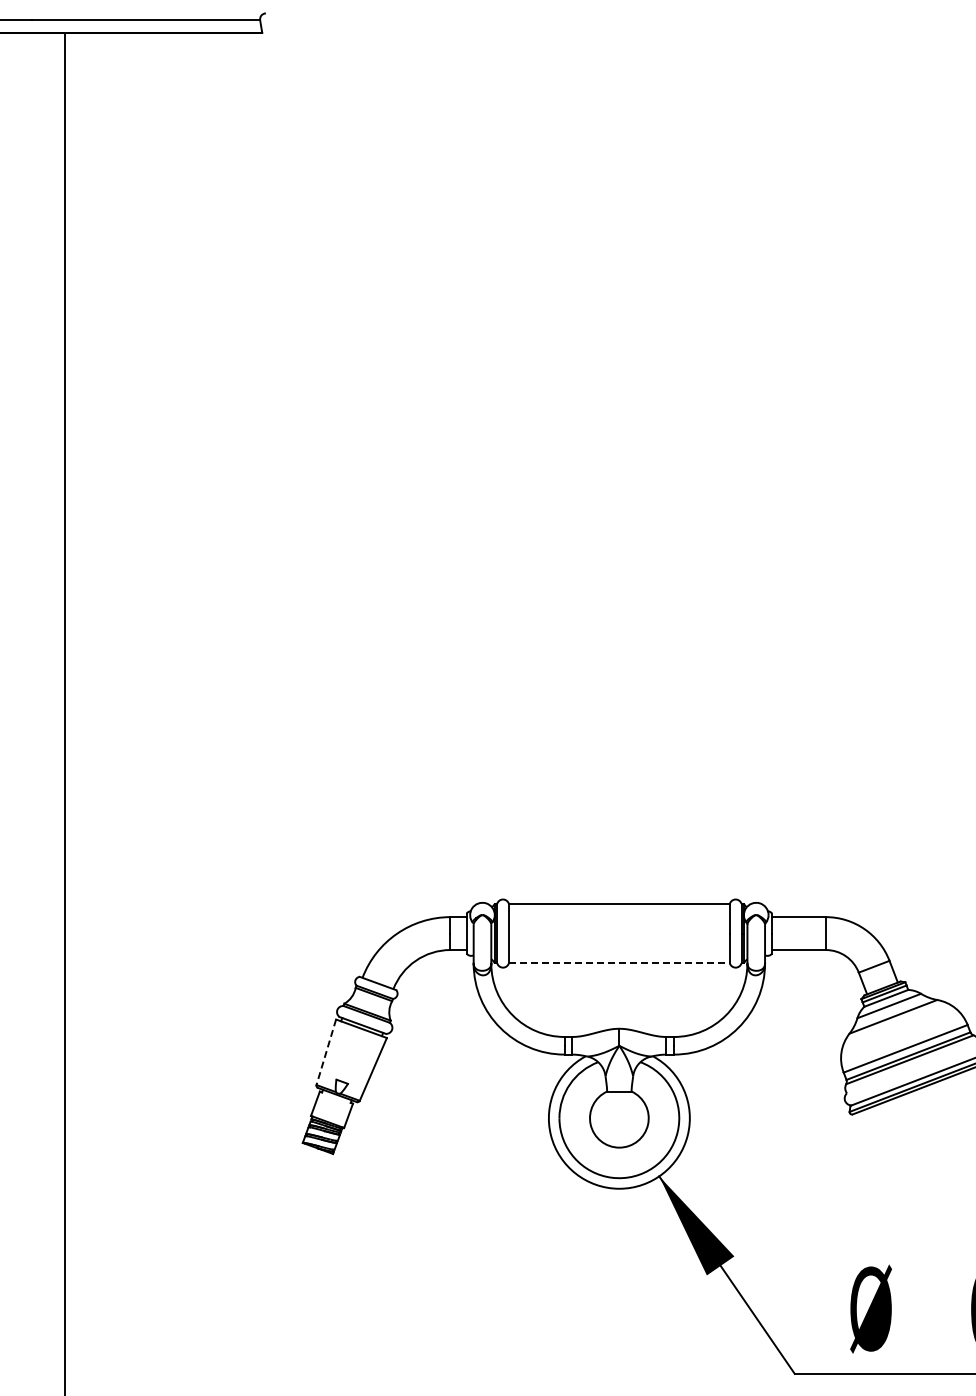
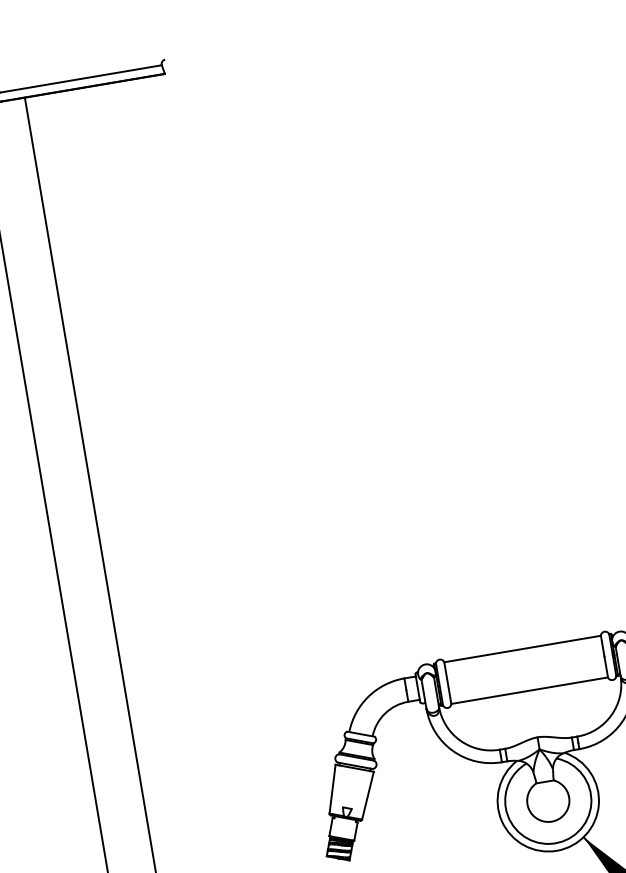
line: (619, 962) -> (529, 690), dashed -> solid
line: (326, 1052) -> (332, 789), dashed -> solid

